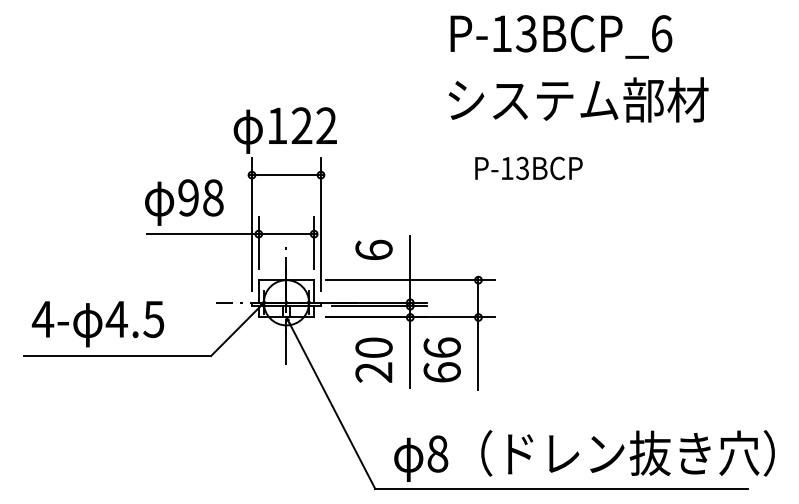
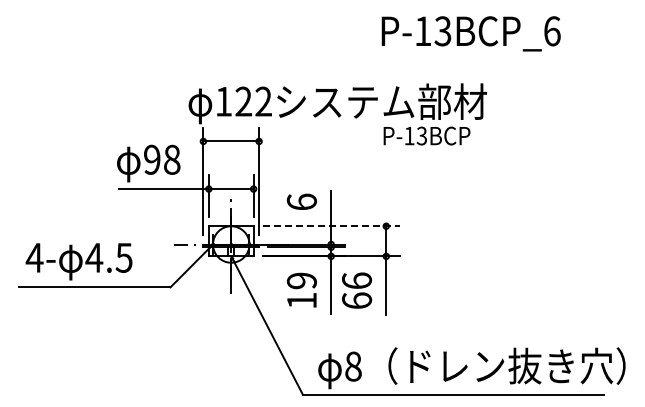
text: (560, 36) -> (470, 33), moved
text: (577, 99) -> (381, 101), moved
line: (410, 280) -> (331, 226), solid -> dashed
text: (373, 359) -> (301, 290), 20 -> 19

